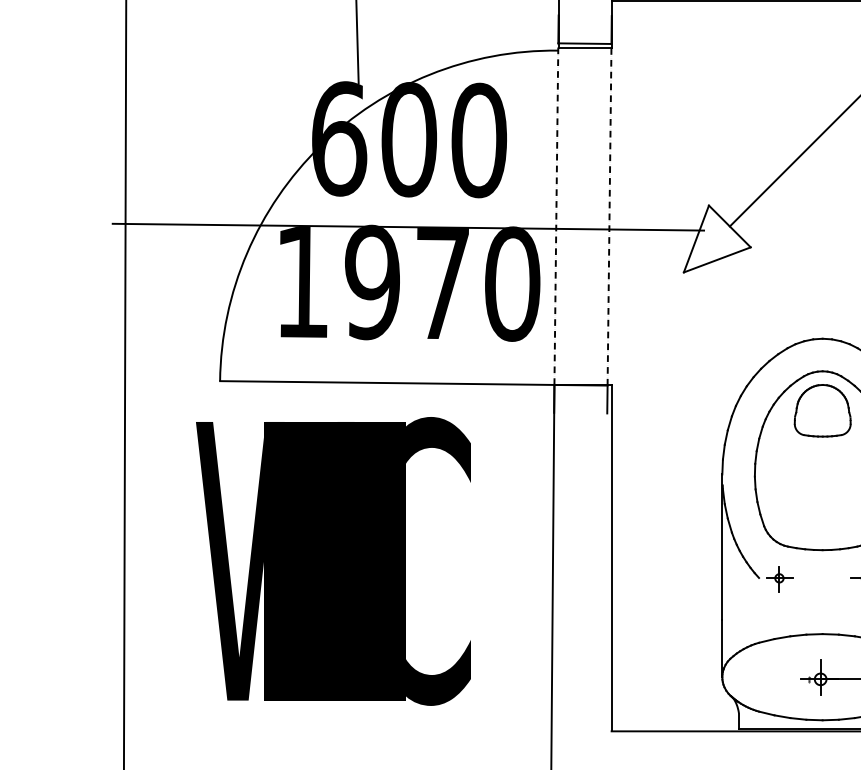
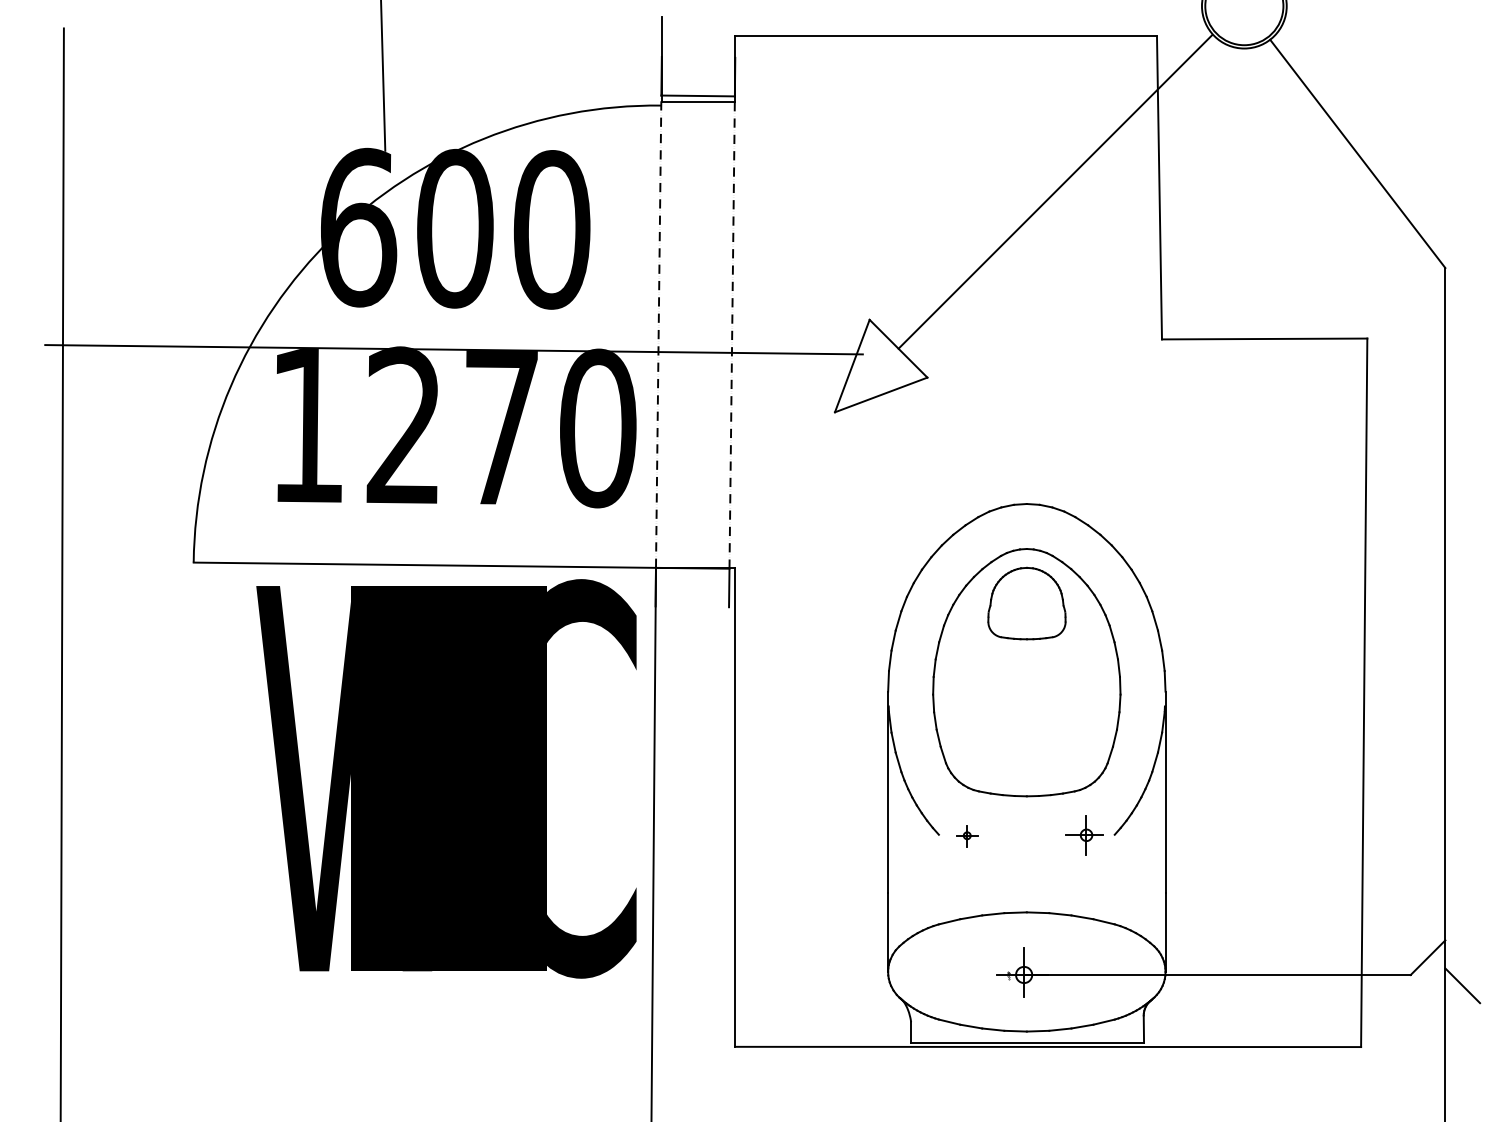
text: (372, 282) -> (404, 426), 1970 -> 1270
text: (333, 561) -> (446, 778), moved
part: (779, 579) -> (967, 836), size x0.6

